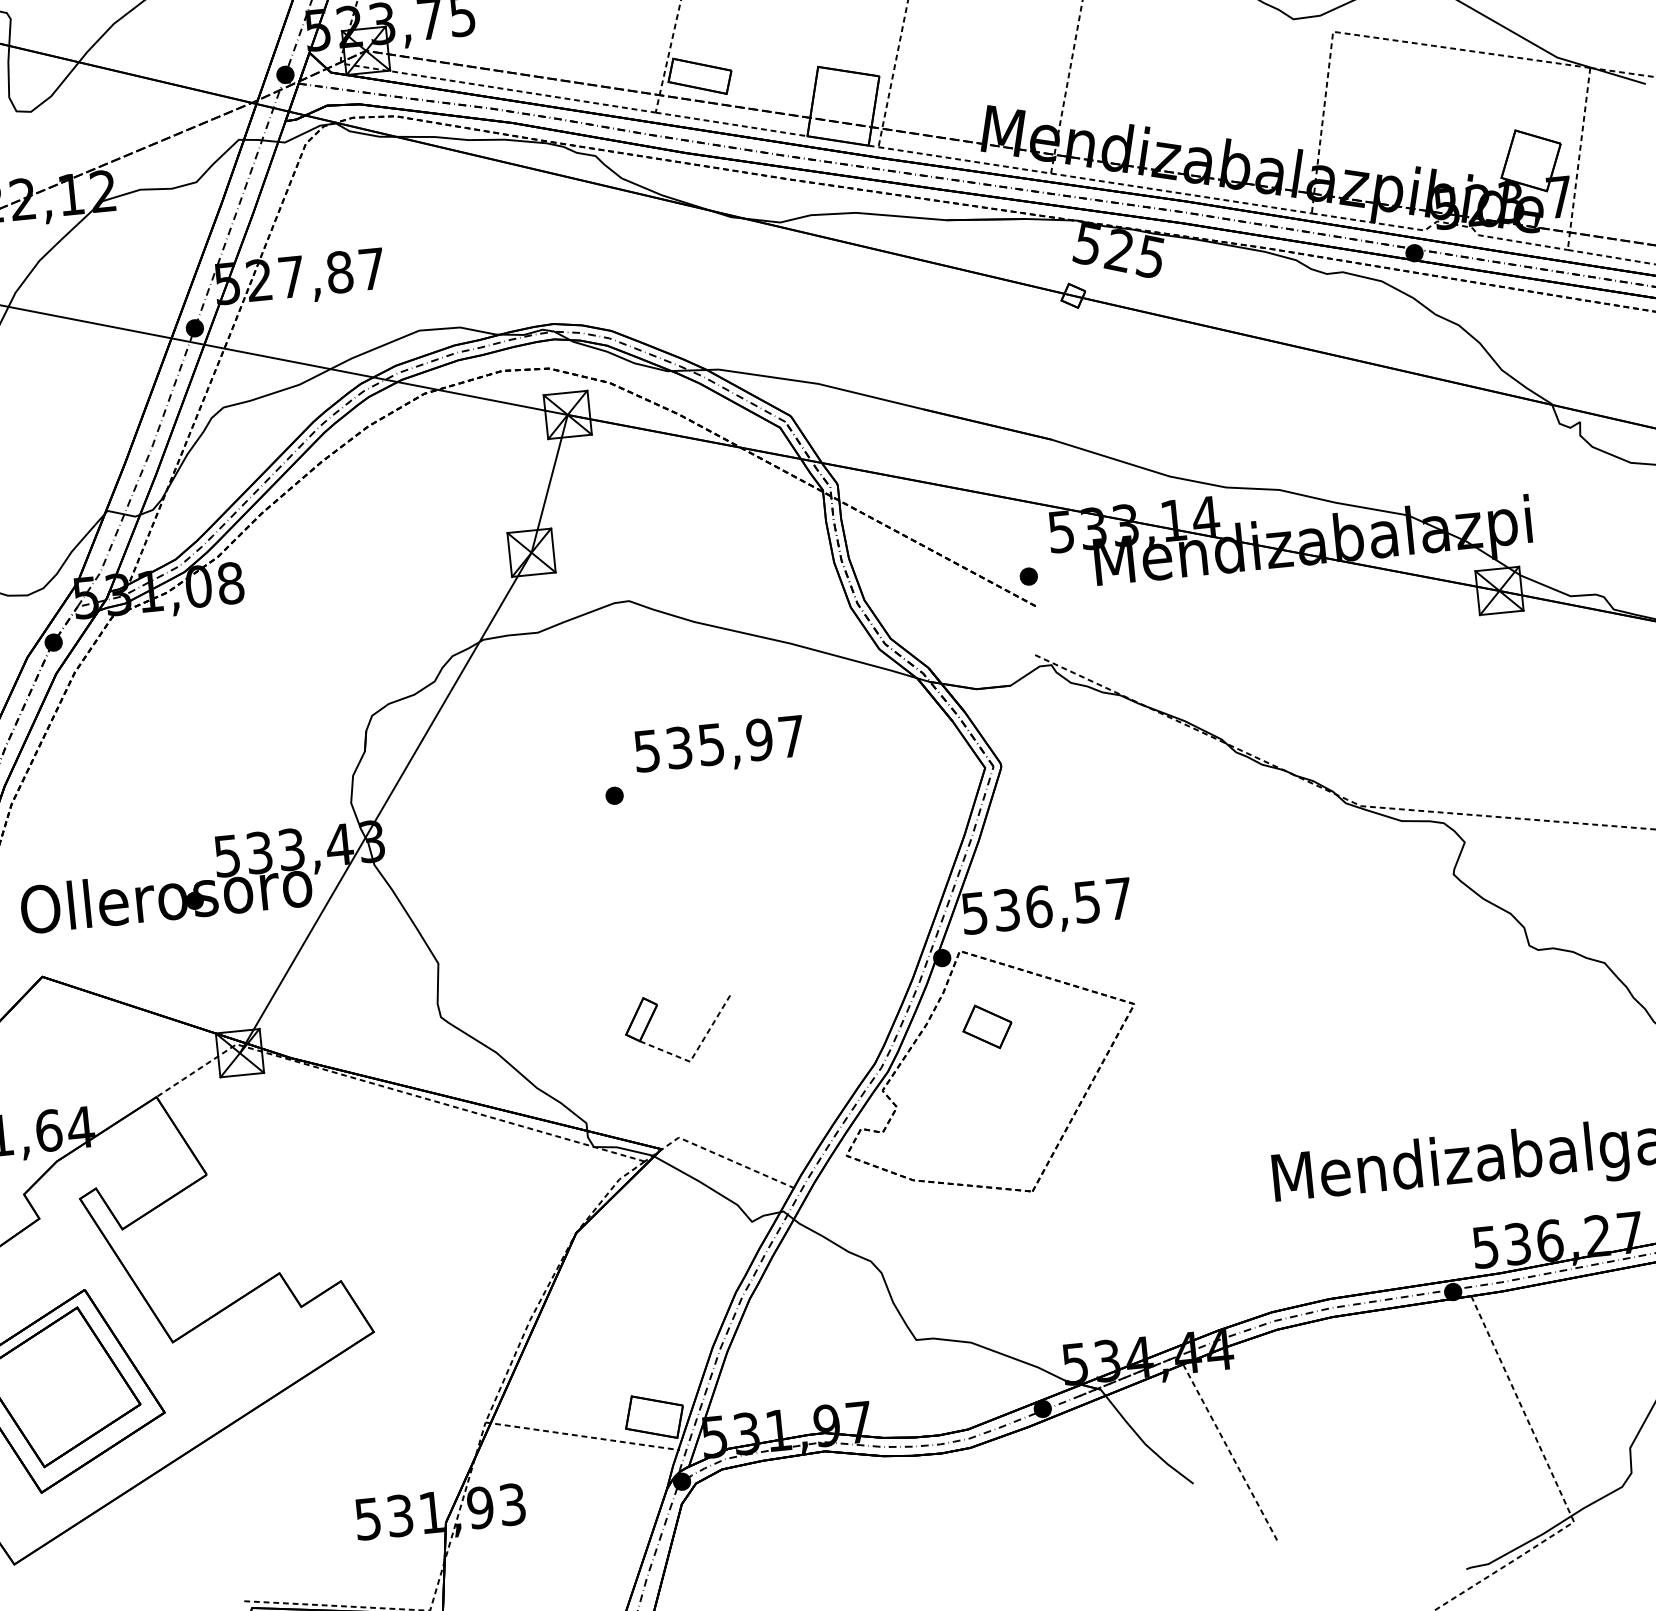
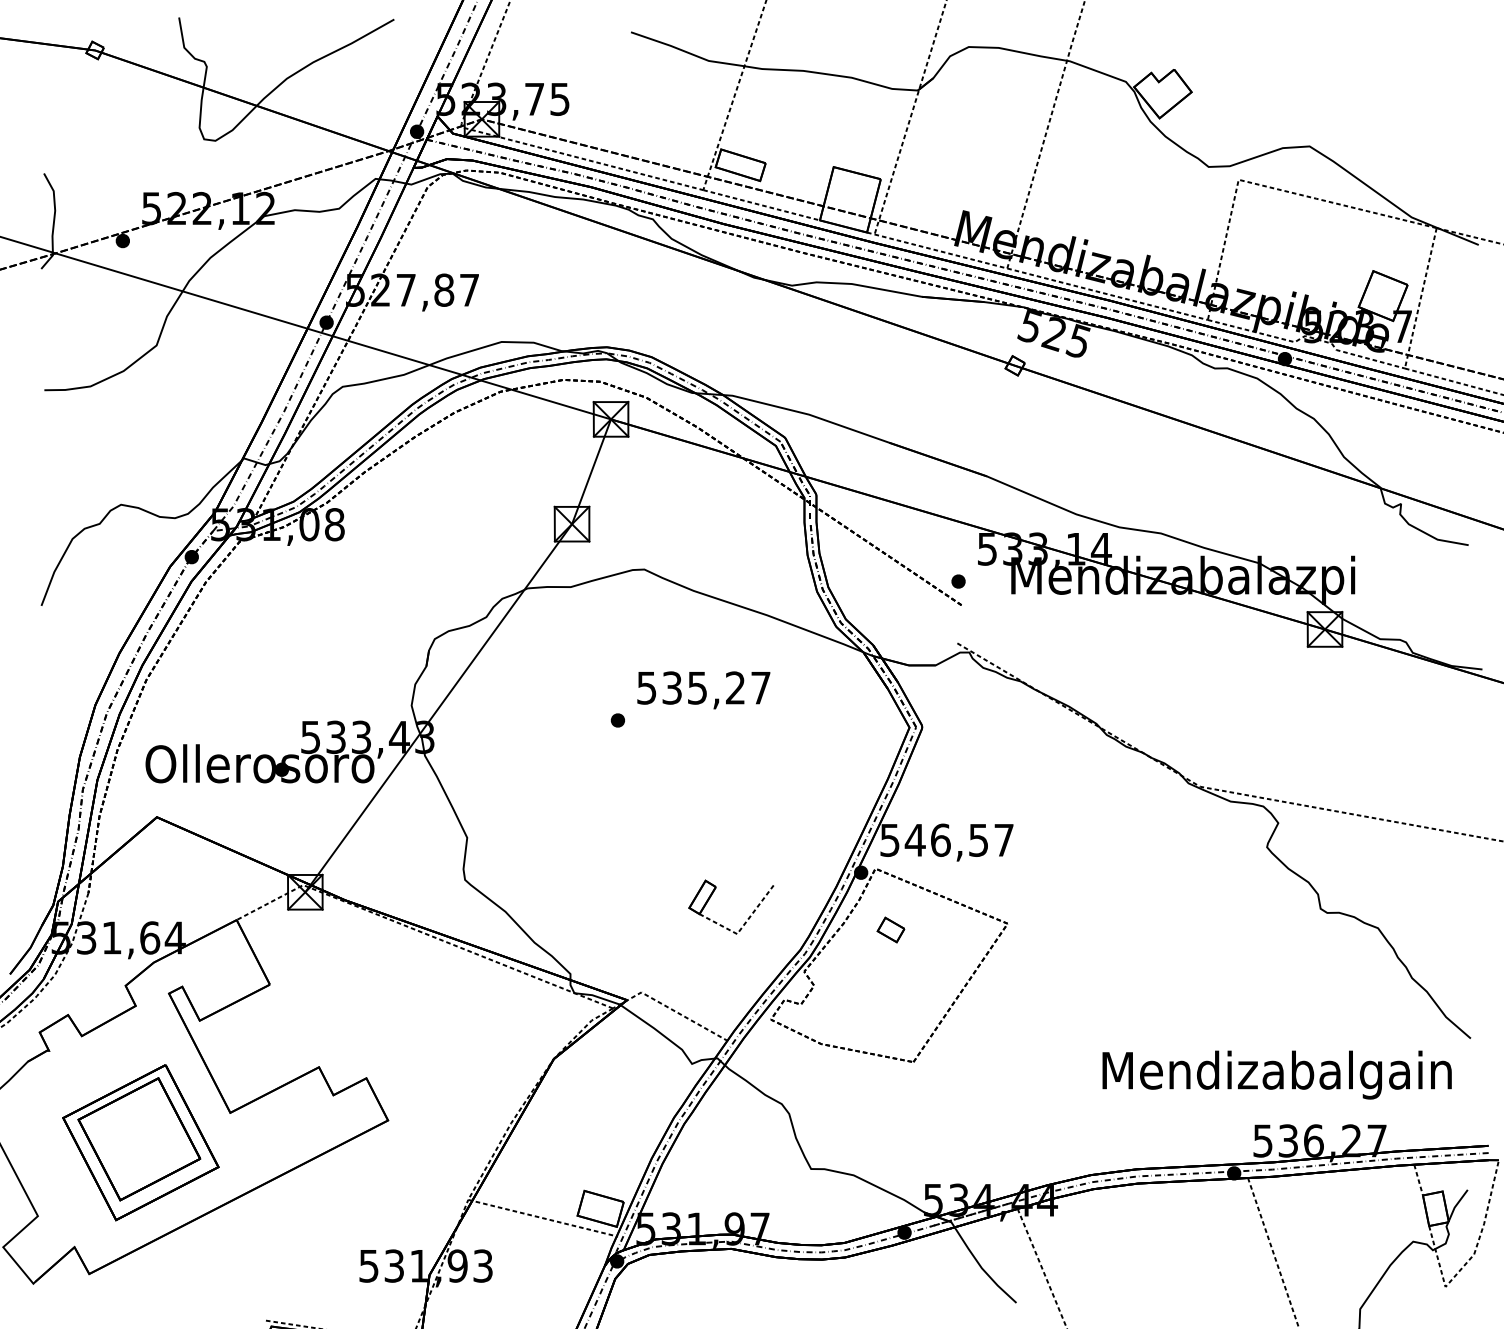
text: (759, 739) -> (735, 687), 535,97 -> 535,27
text: (1005, 909) -> (914, 839), 536,57 -> 546,57
part: (986, 1026) -> (890, 929), size x0.7
part: (701, 1040) -> (747, 918), moved

